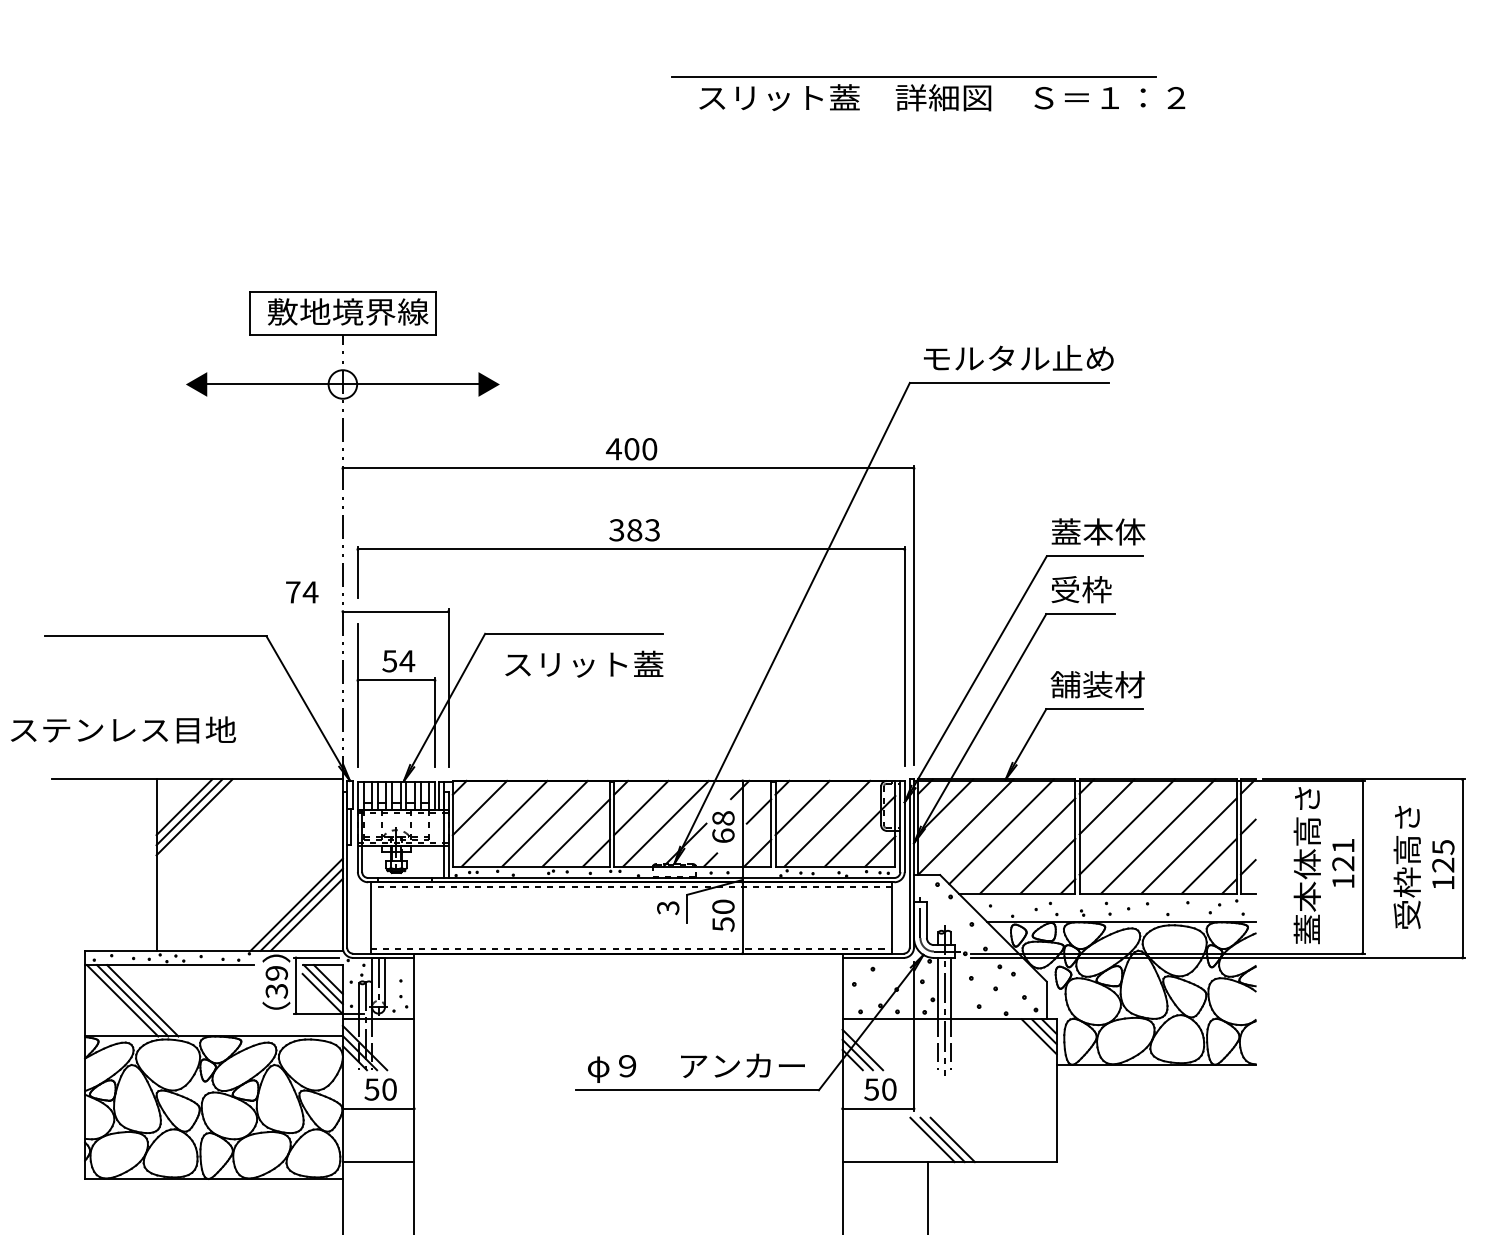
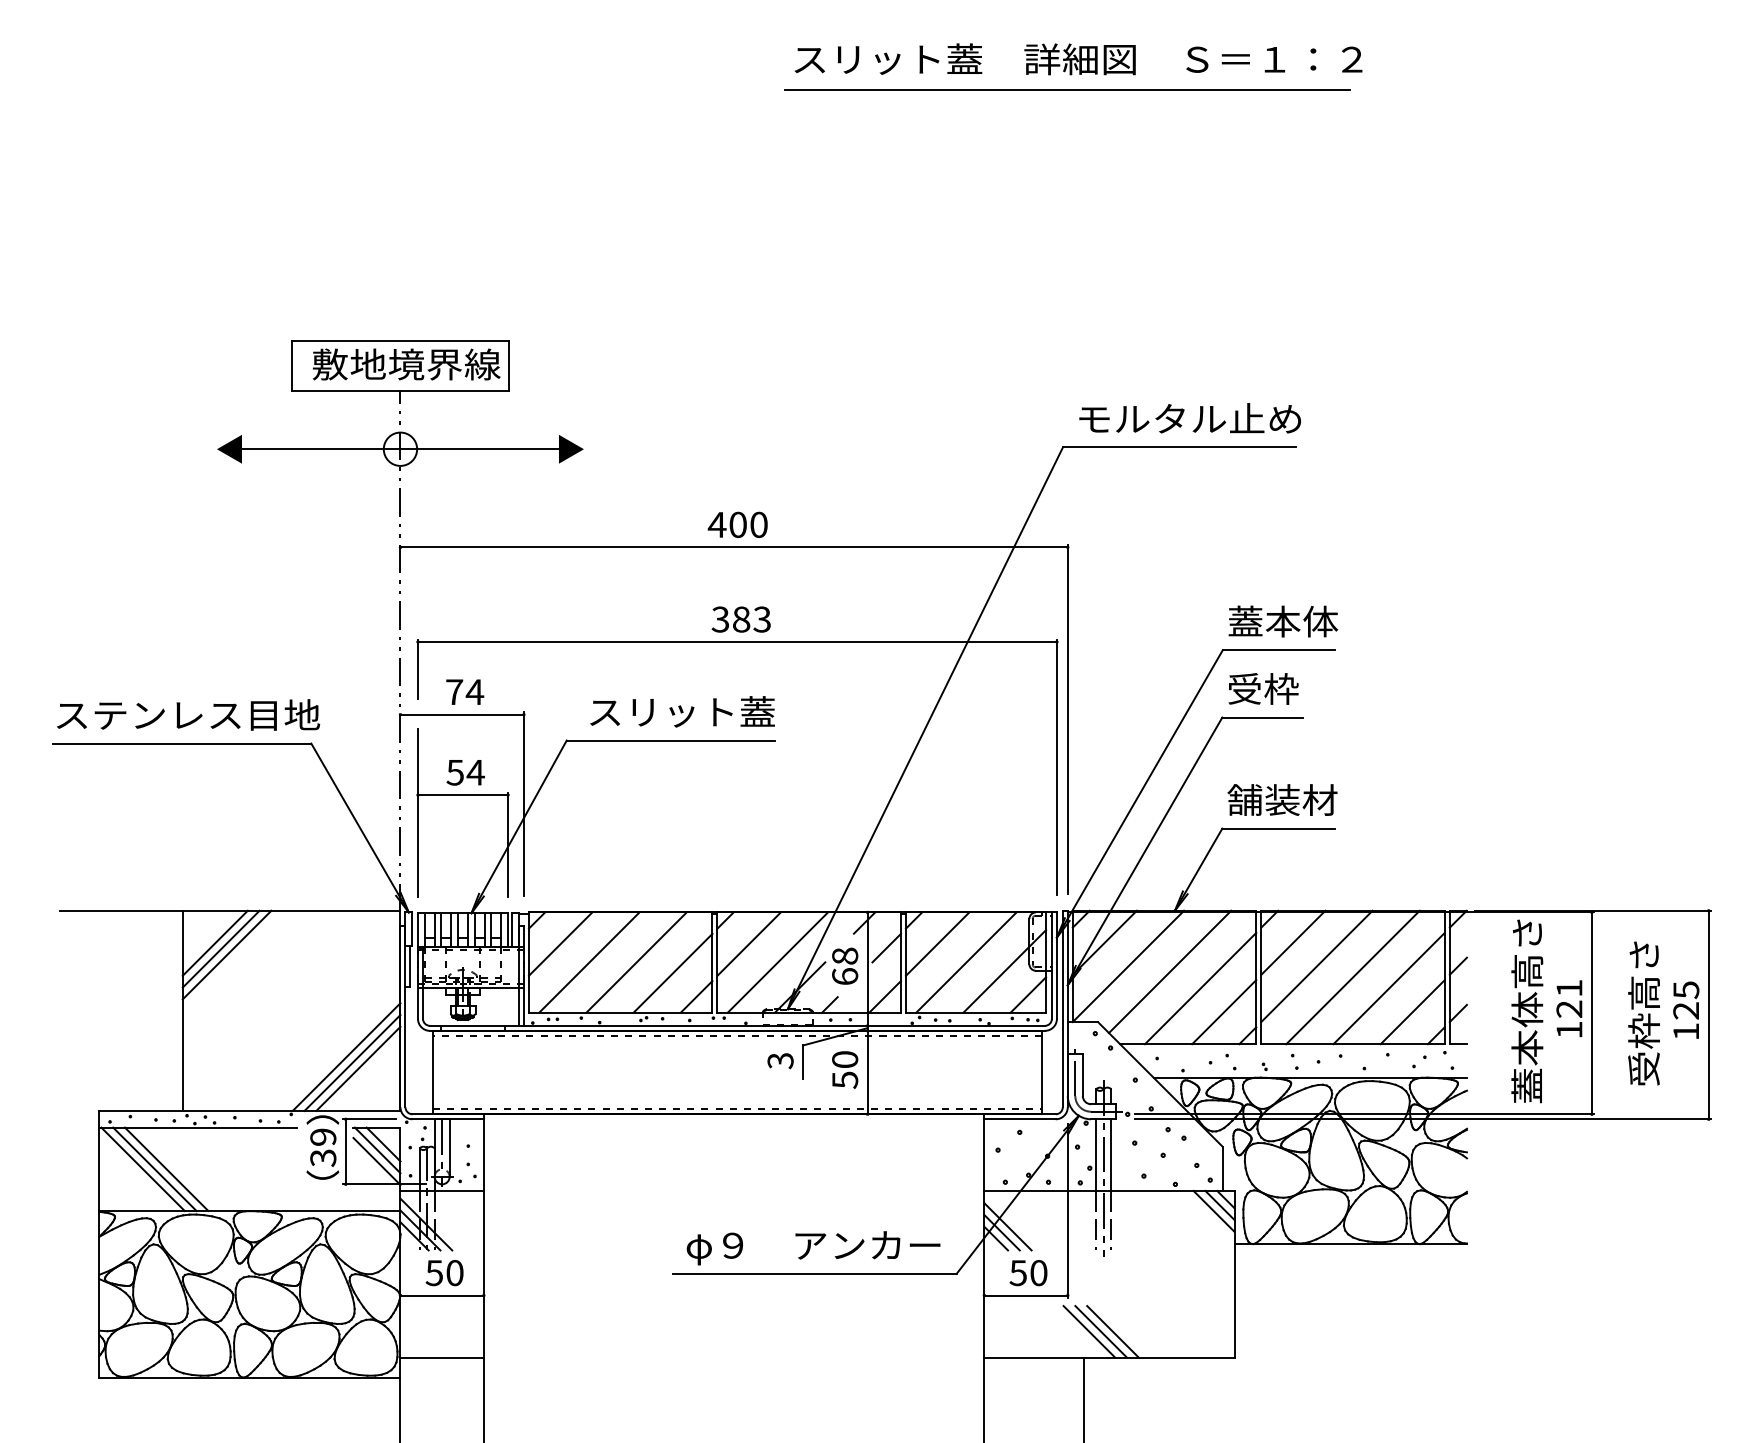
text: (942, 97) -> (1078, 59), moved
text: (302, 592) -> (465, 692), moved
text: (584, 663) -> (682, 710), moved
text: (123, 729) -> (188, 714), moved

